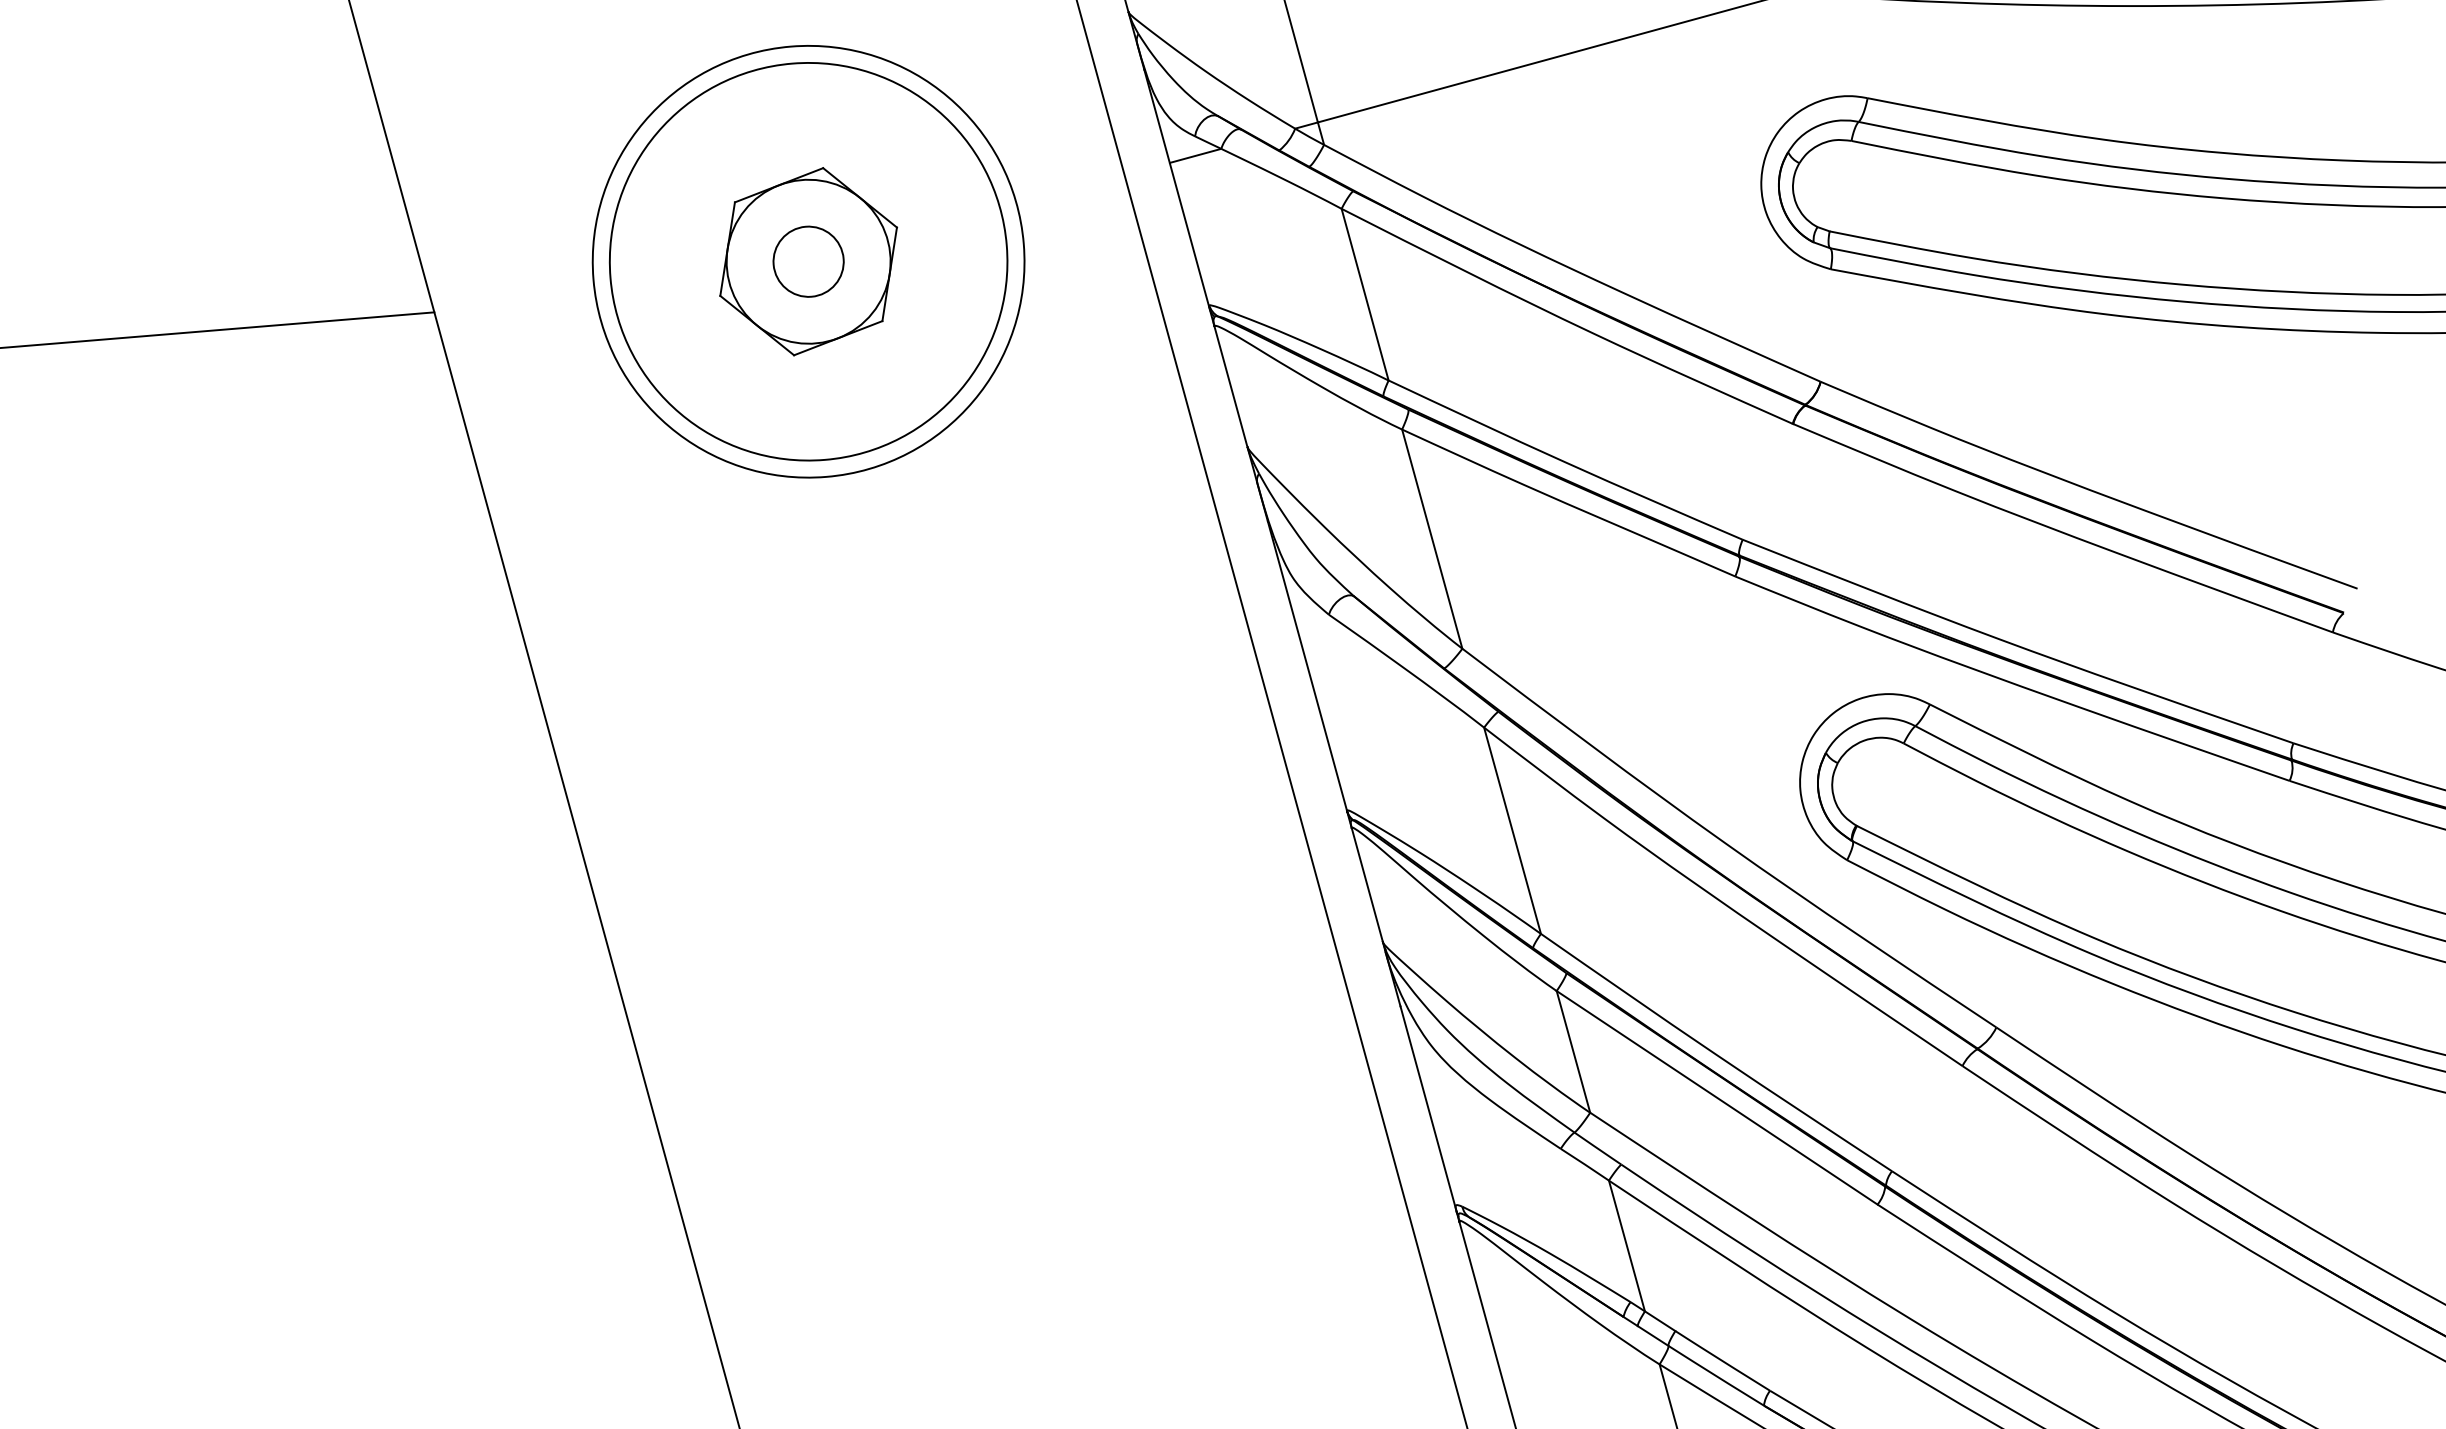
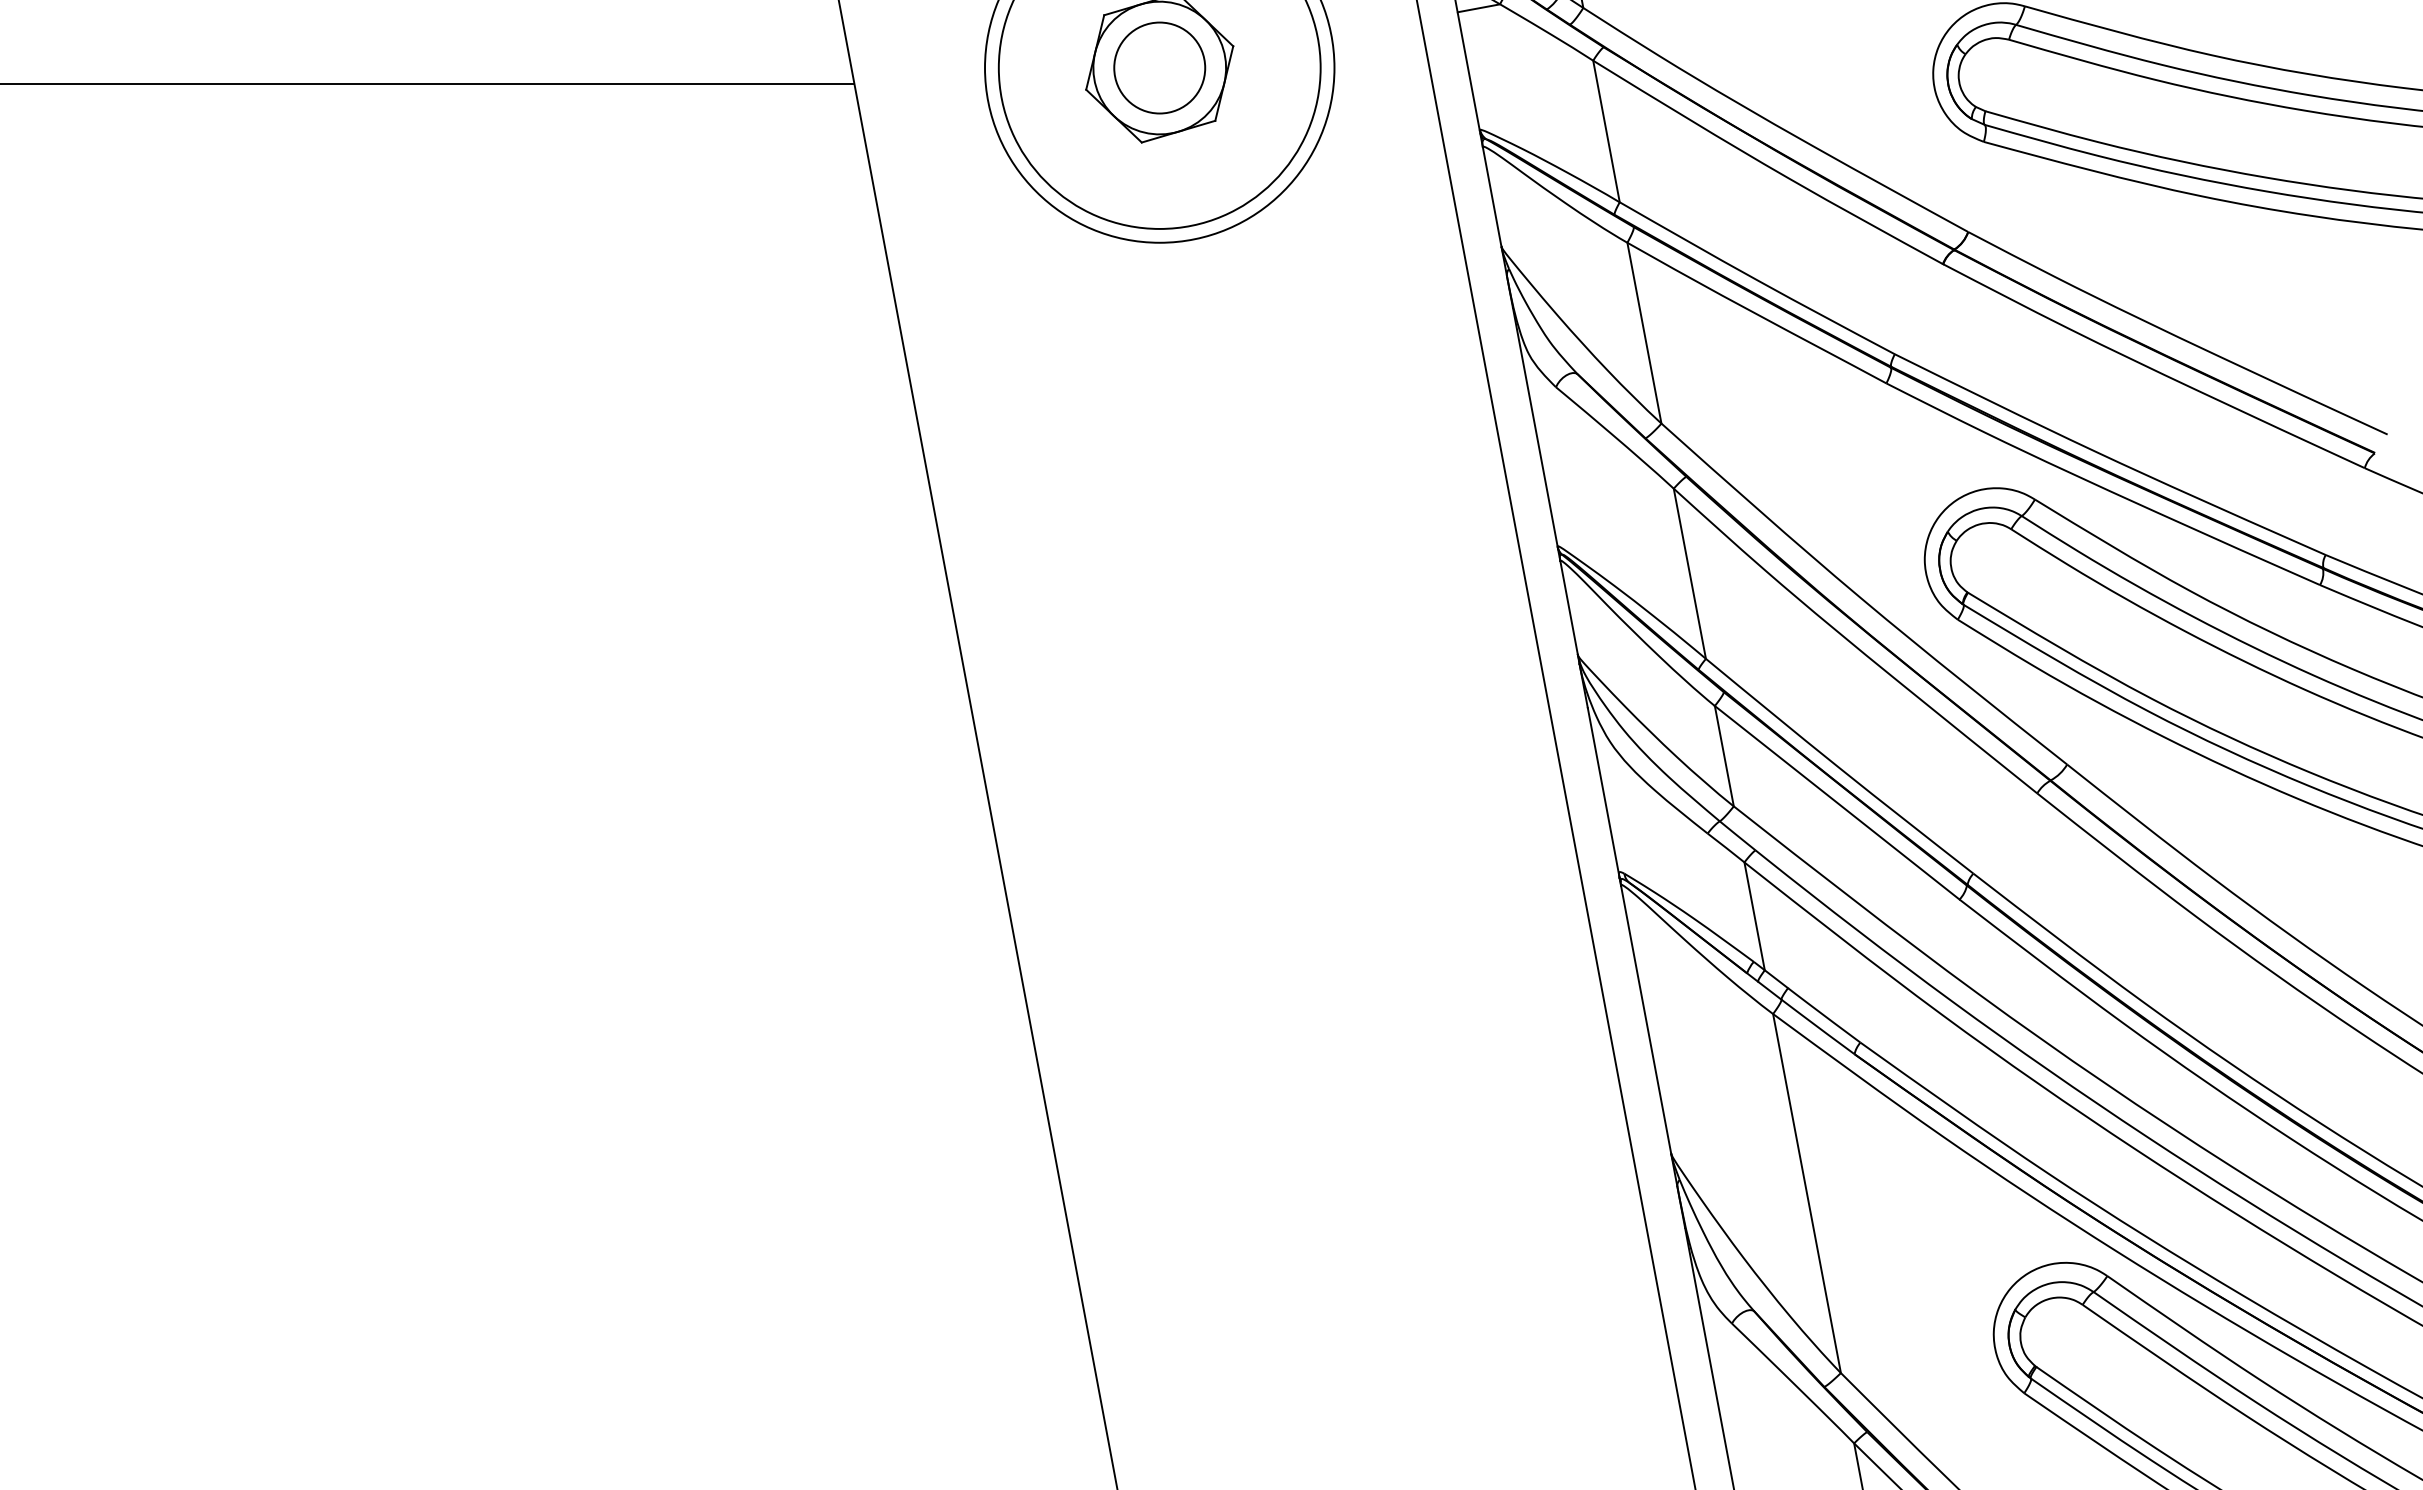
circle: (808, 261) -> (1159, 67), size x1.6

